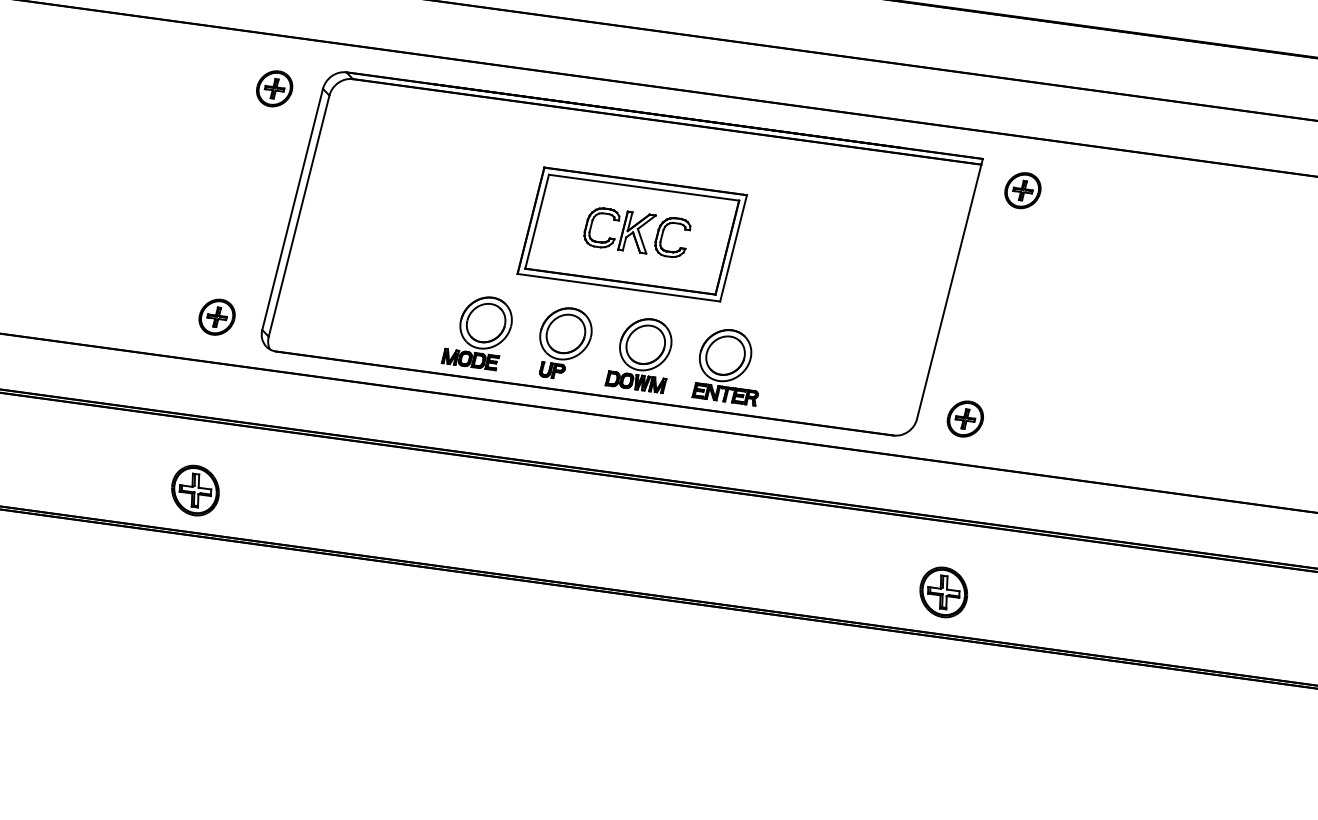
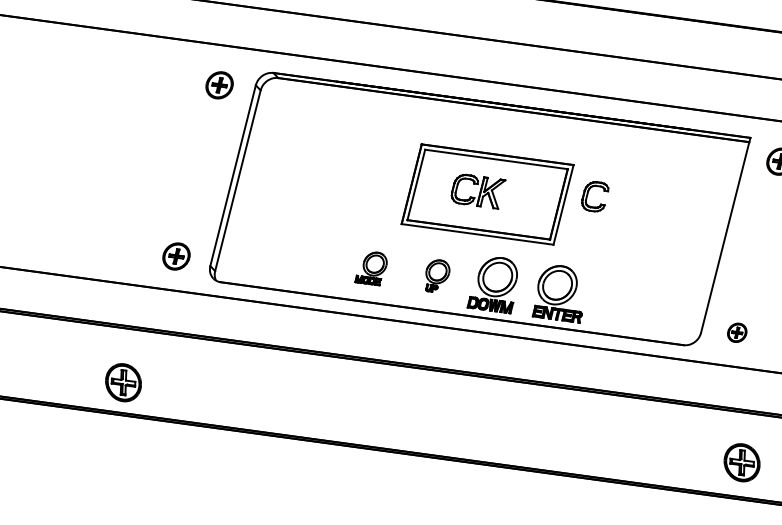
part: (663, 234) -> (588, 194), moved
part: (476, 333) -> (370, 268), size x0.6
part: (565, 343) -> (437, 276), size x0.6
part: (964, 418) -> (736, 332), size x0.7
part: (195, 490) -> (123, 382), moved
part: (943, 592) -> (741, 462), moved

